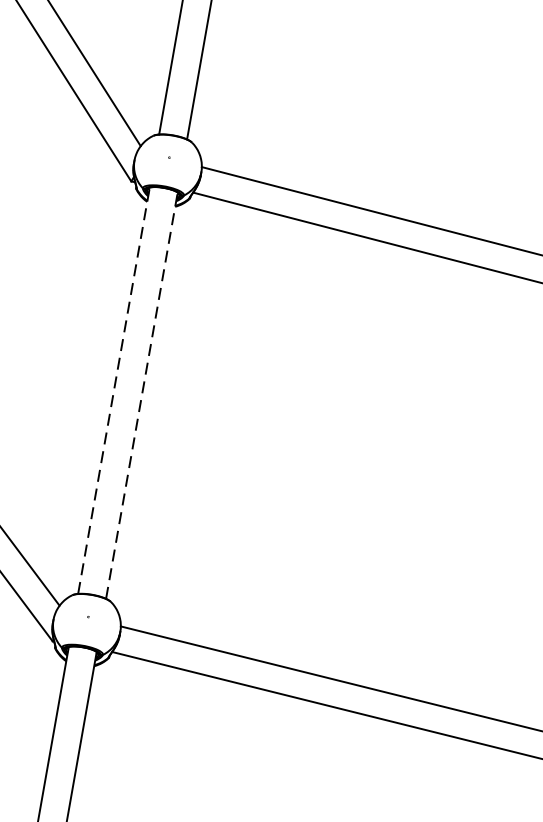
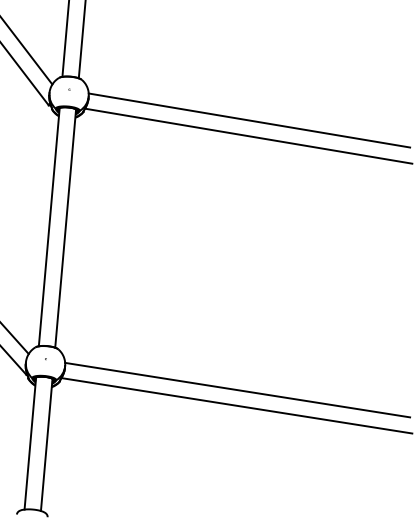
line: (114, 391) -> (49, 227), dashed -> solid
line: (141, 395) -> (65, 228), dashed -> solid

